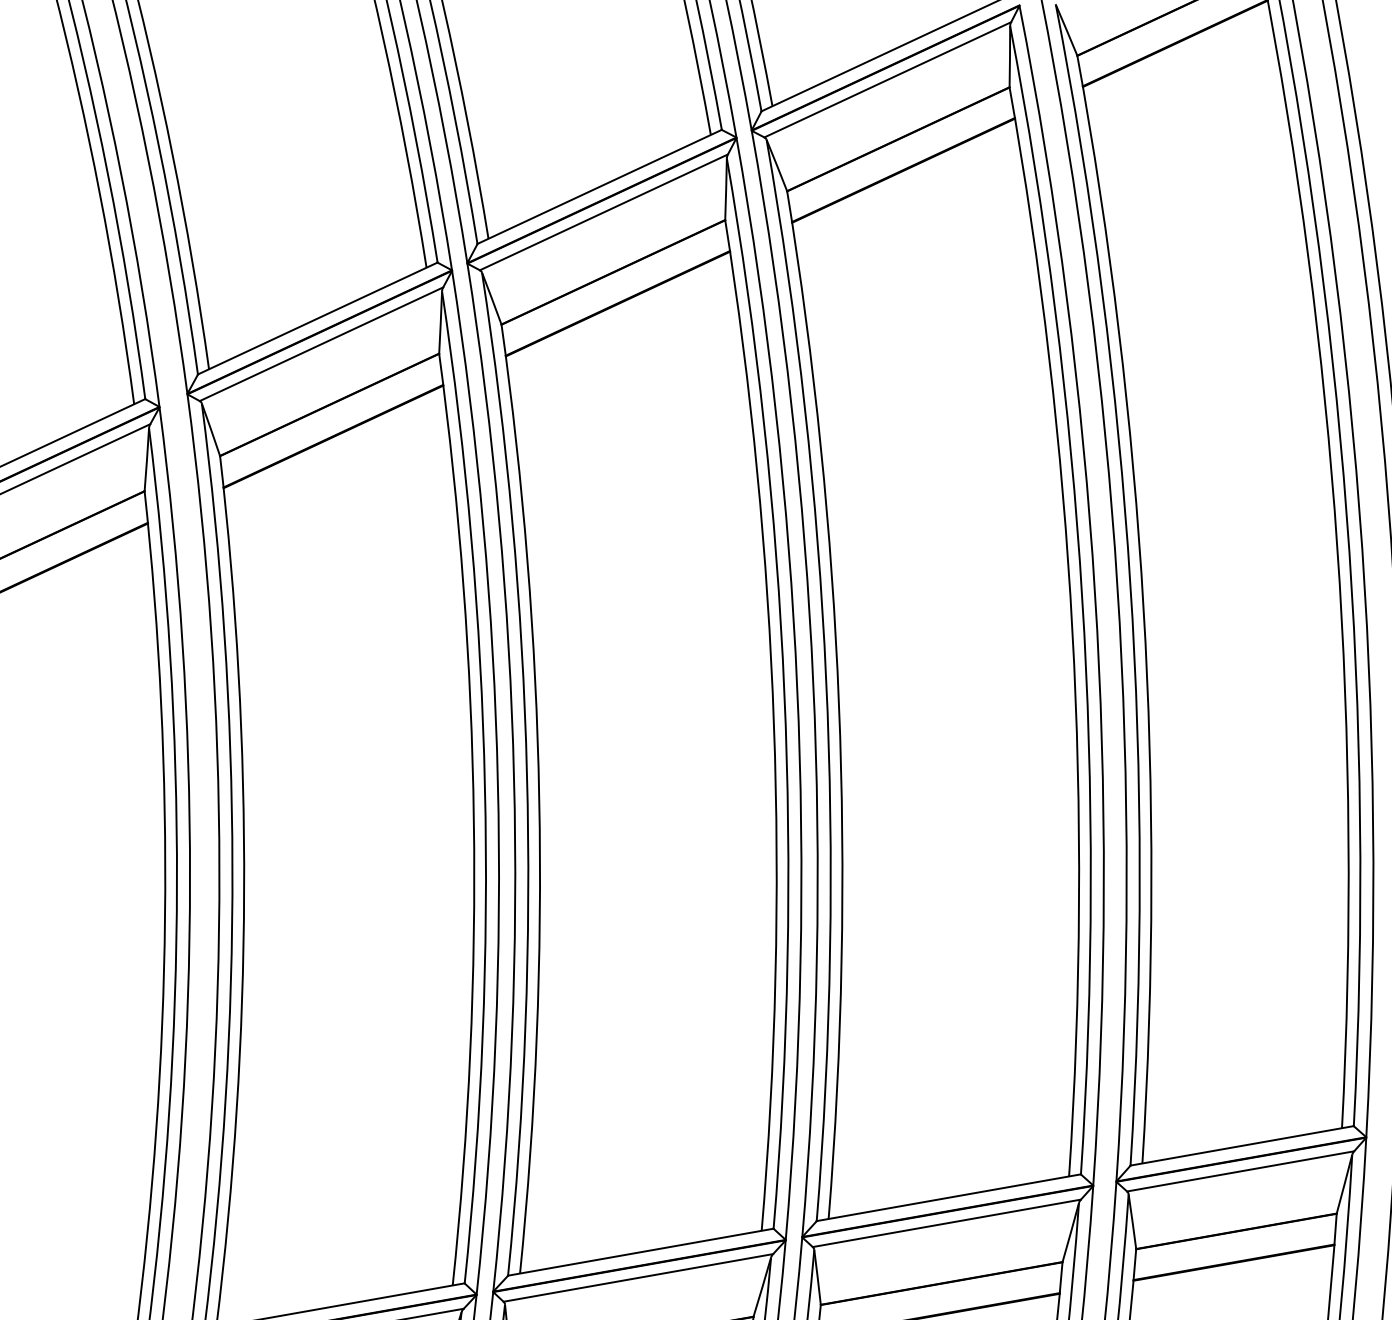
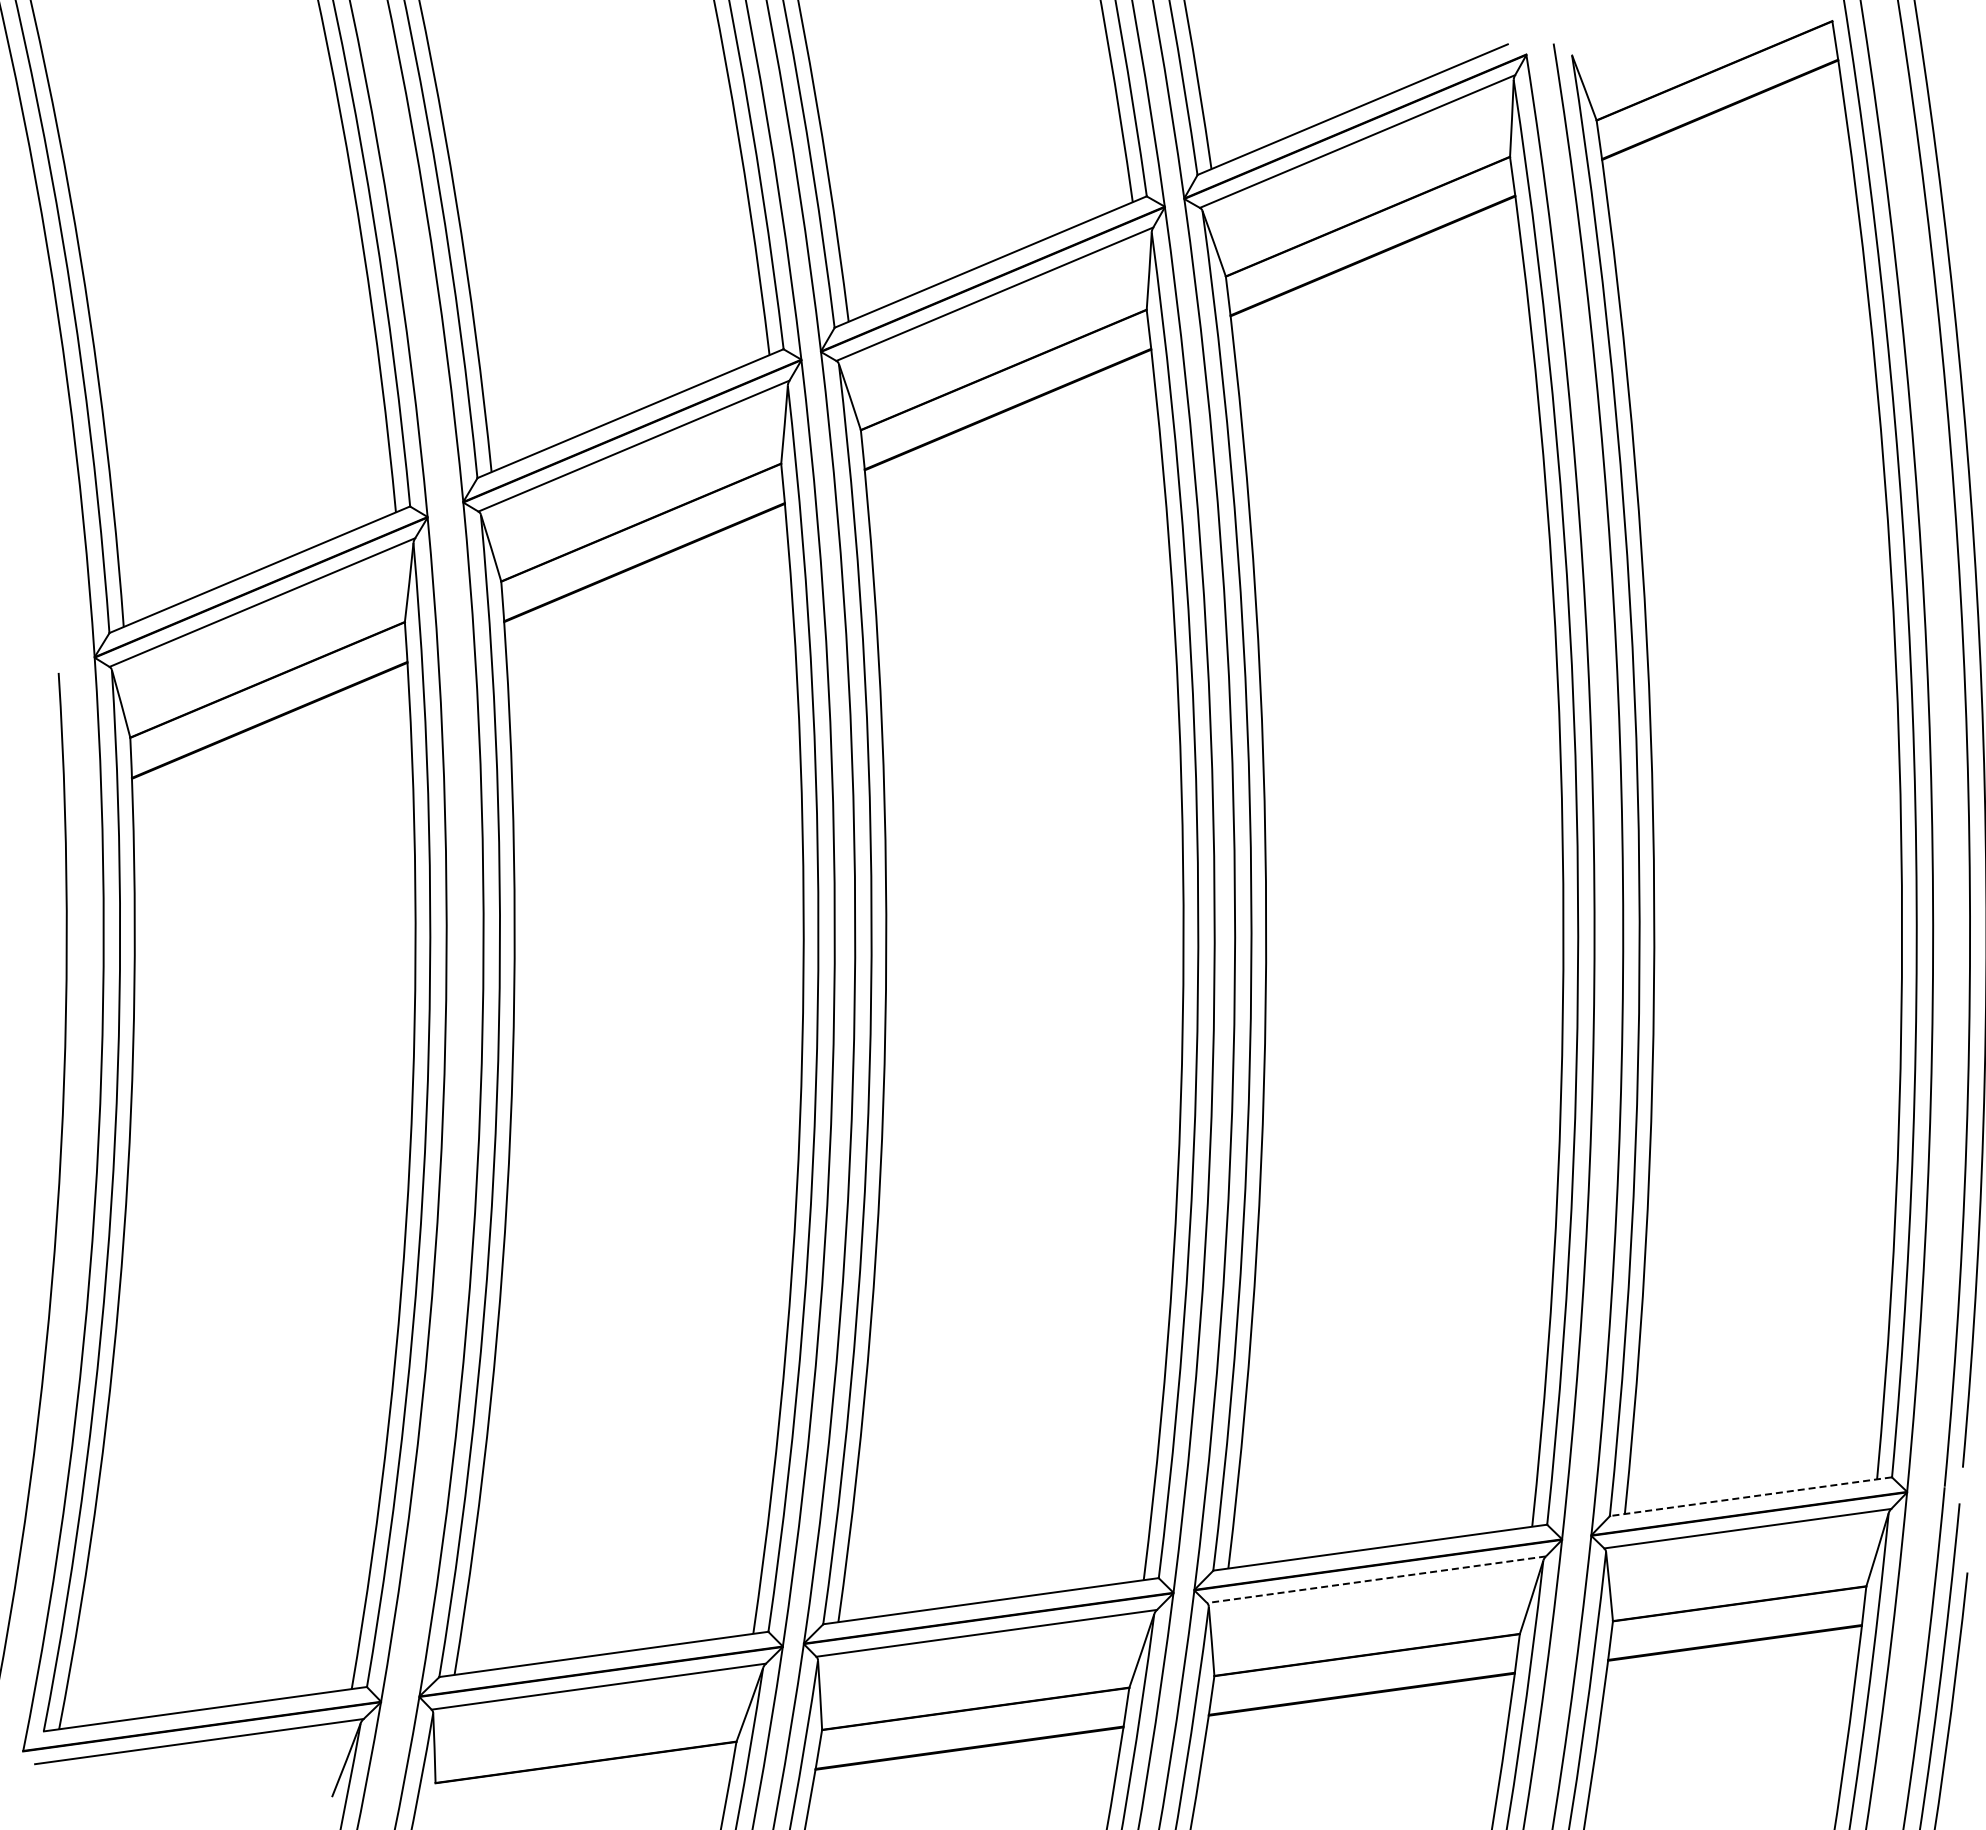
line: (1241, 1145) -> (1750, 1496), solid -> dashed
line: (946, 1223) -> (1376, 1579), solid -> dashed

